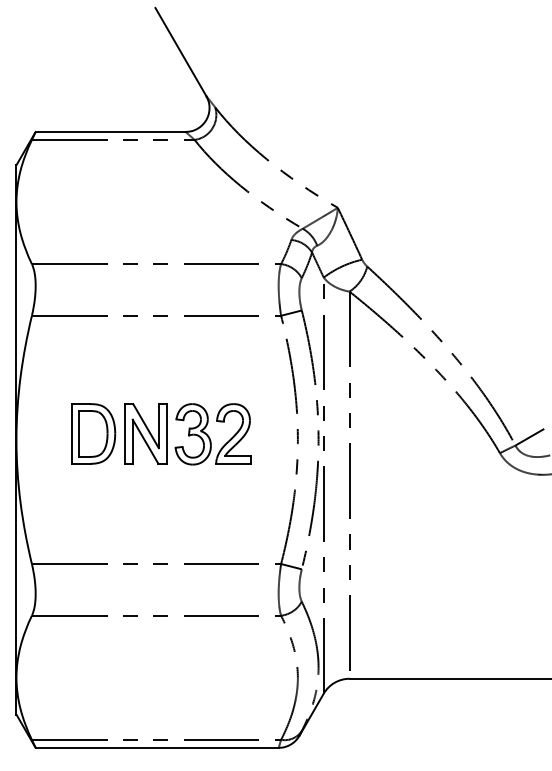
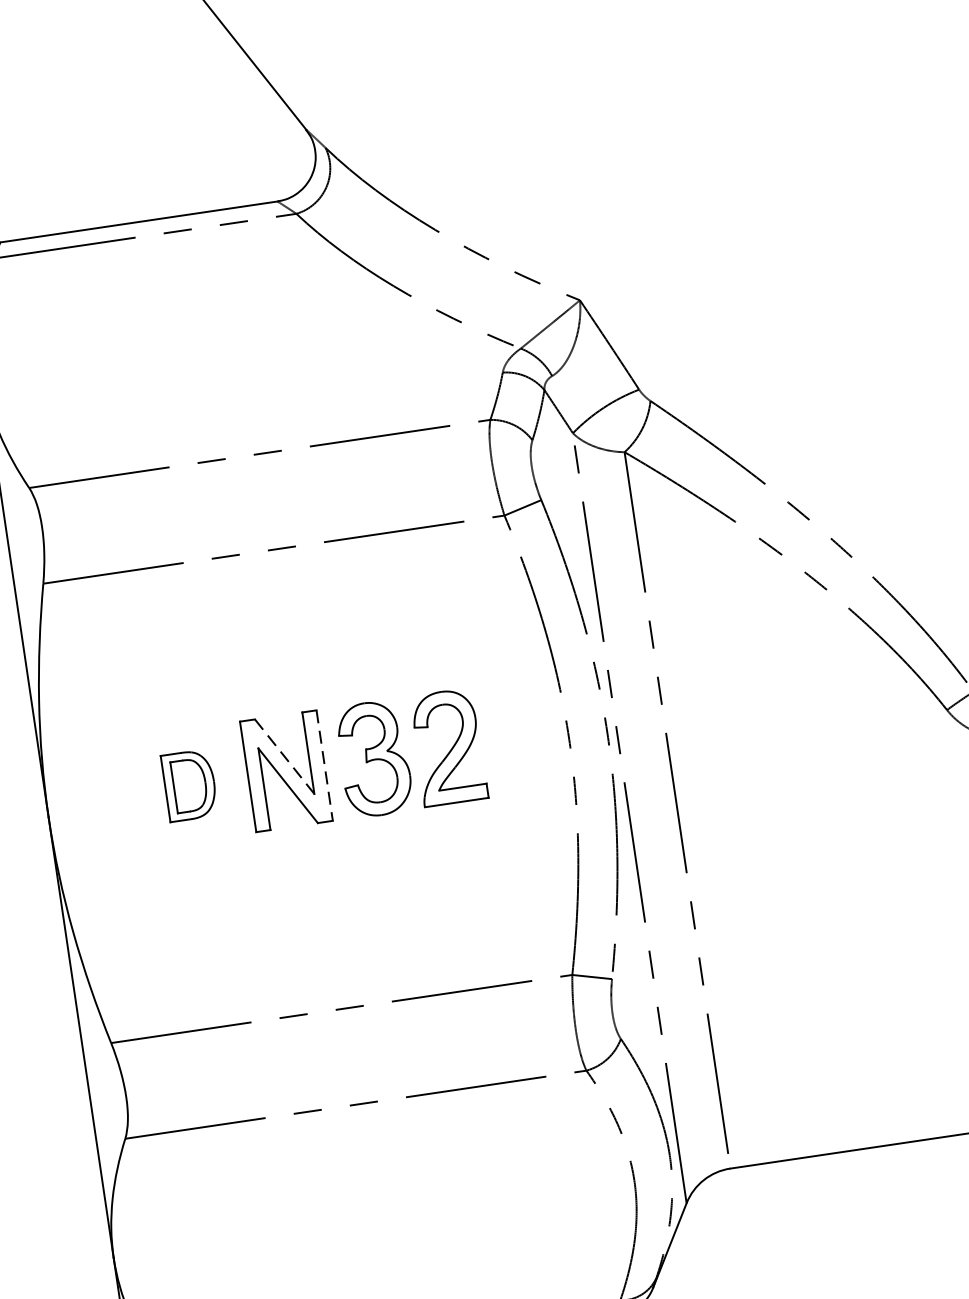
line: (146, 426) -> (285, 757), solid -> dashed
part: (93, 433) -> (189, 784), size x0.6
line: (166, 433) -> (324, 764), solid -> dashed

